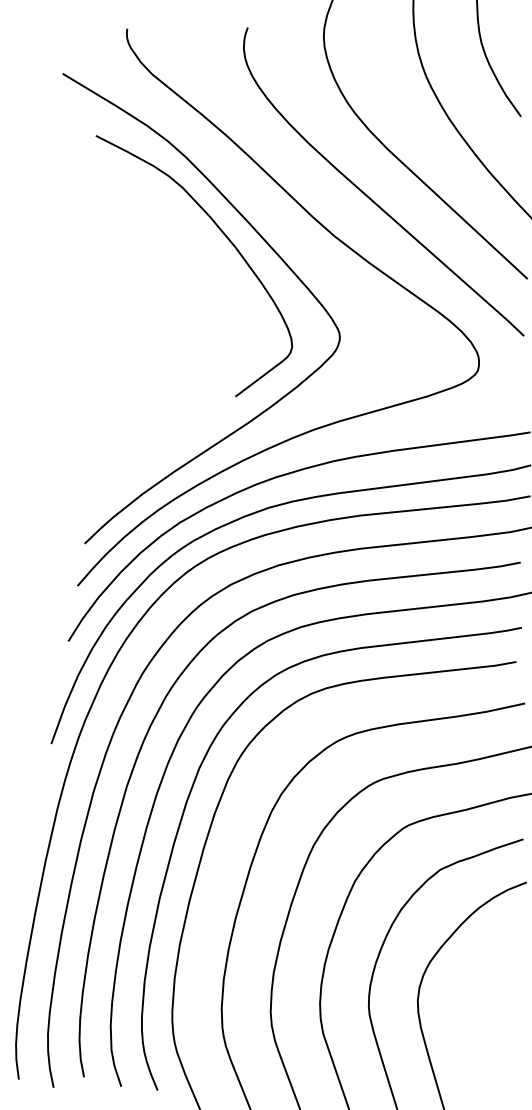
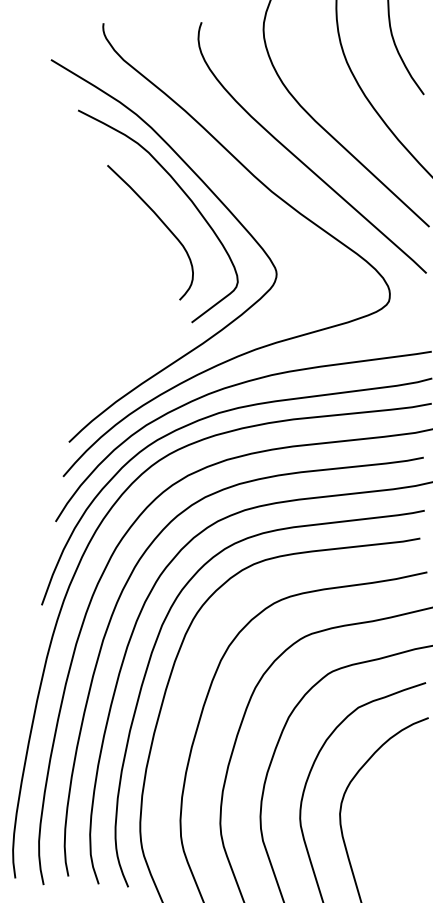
curve: (199, 274) -> (162, 223), added

